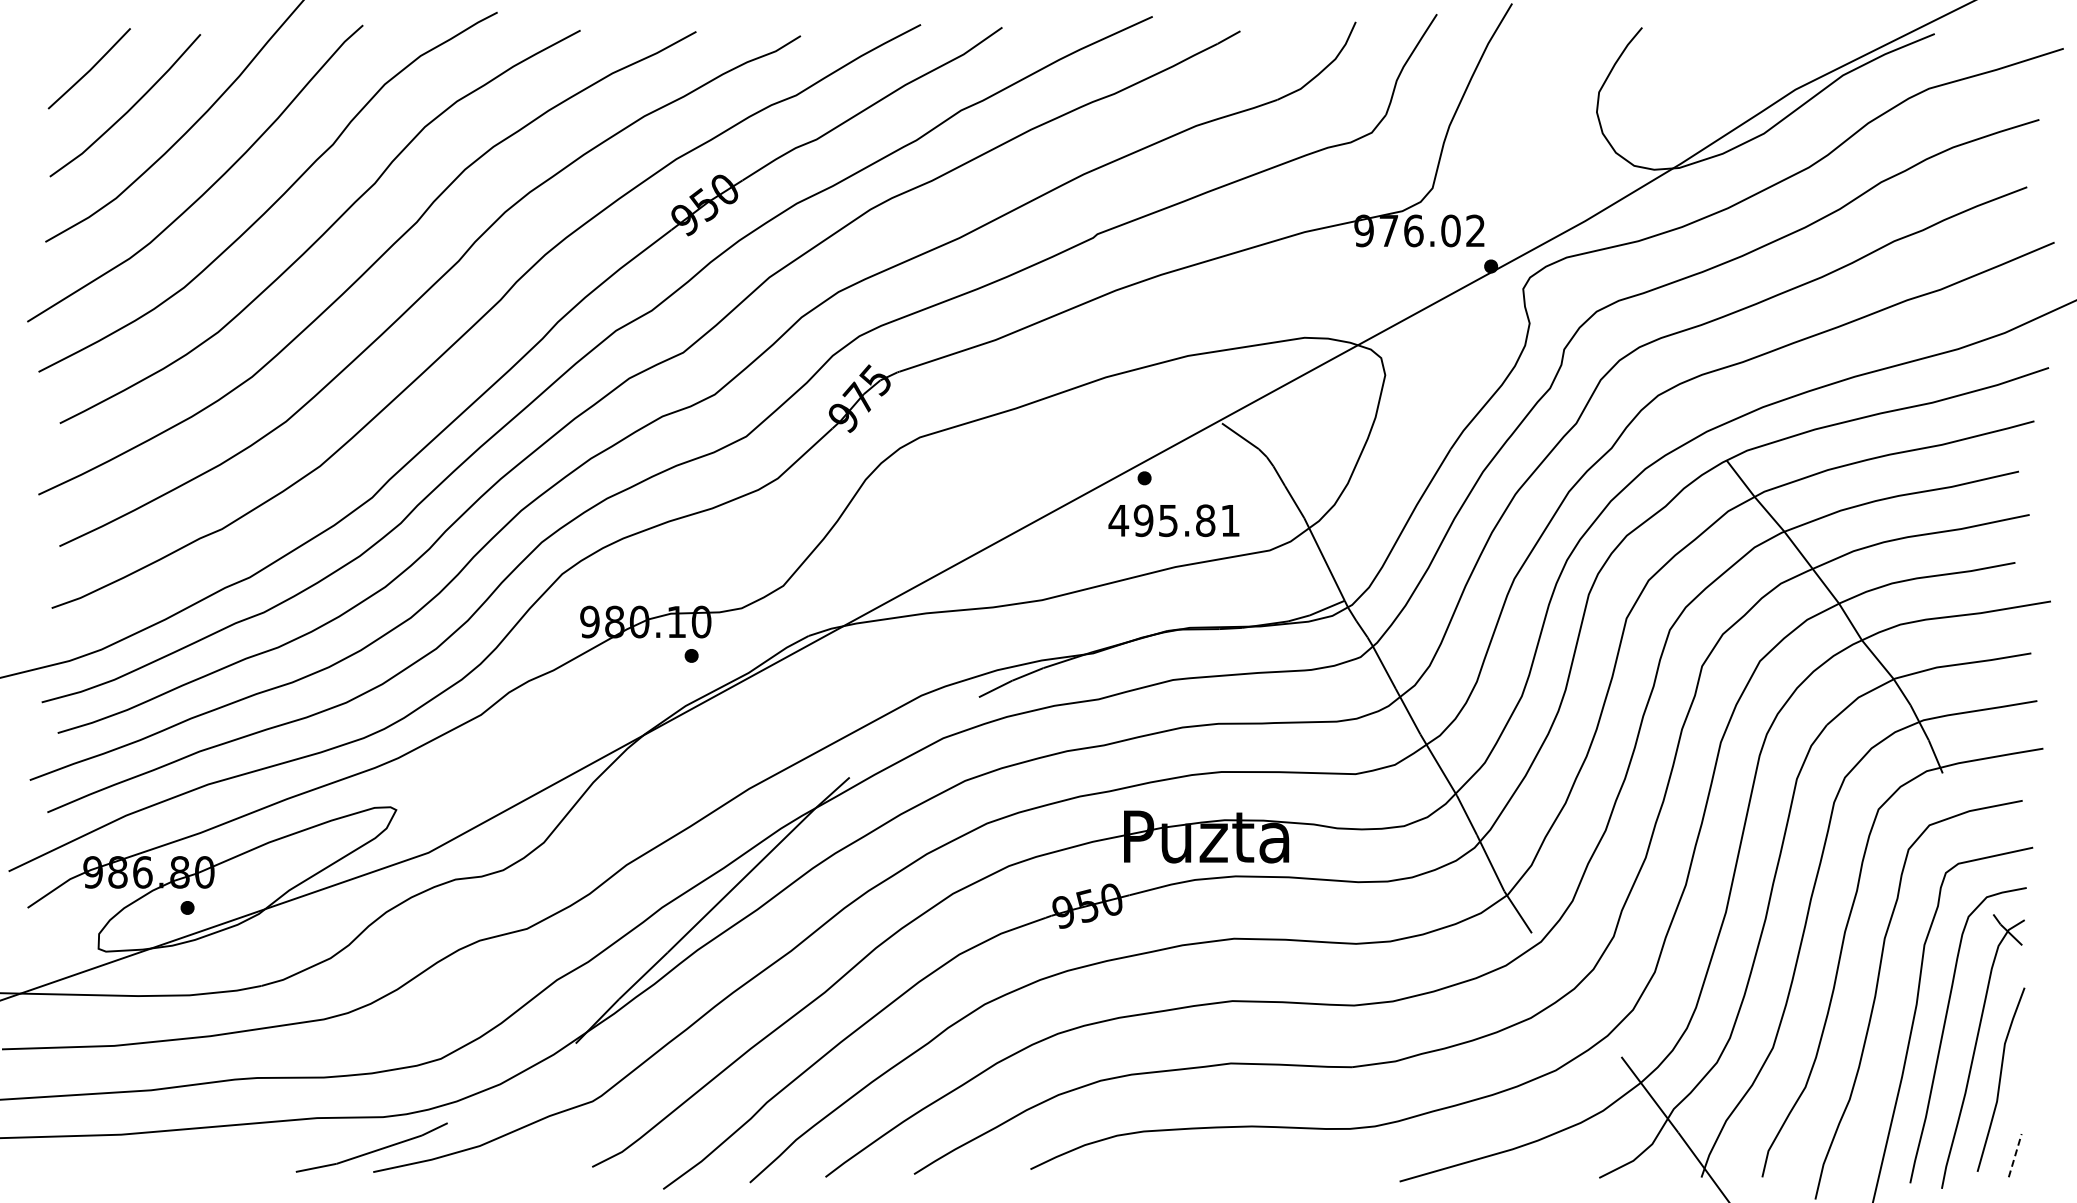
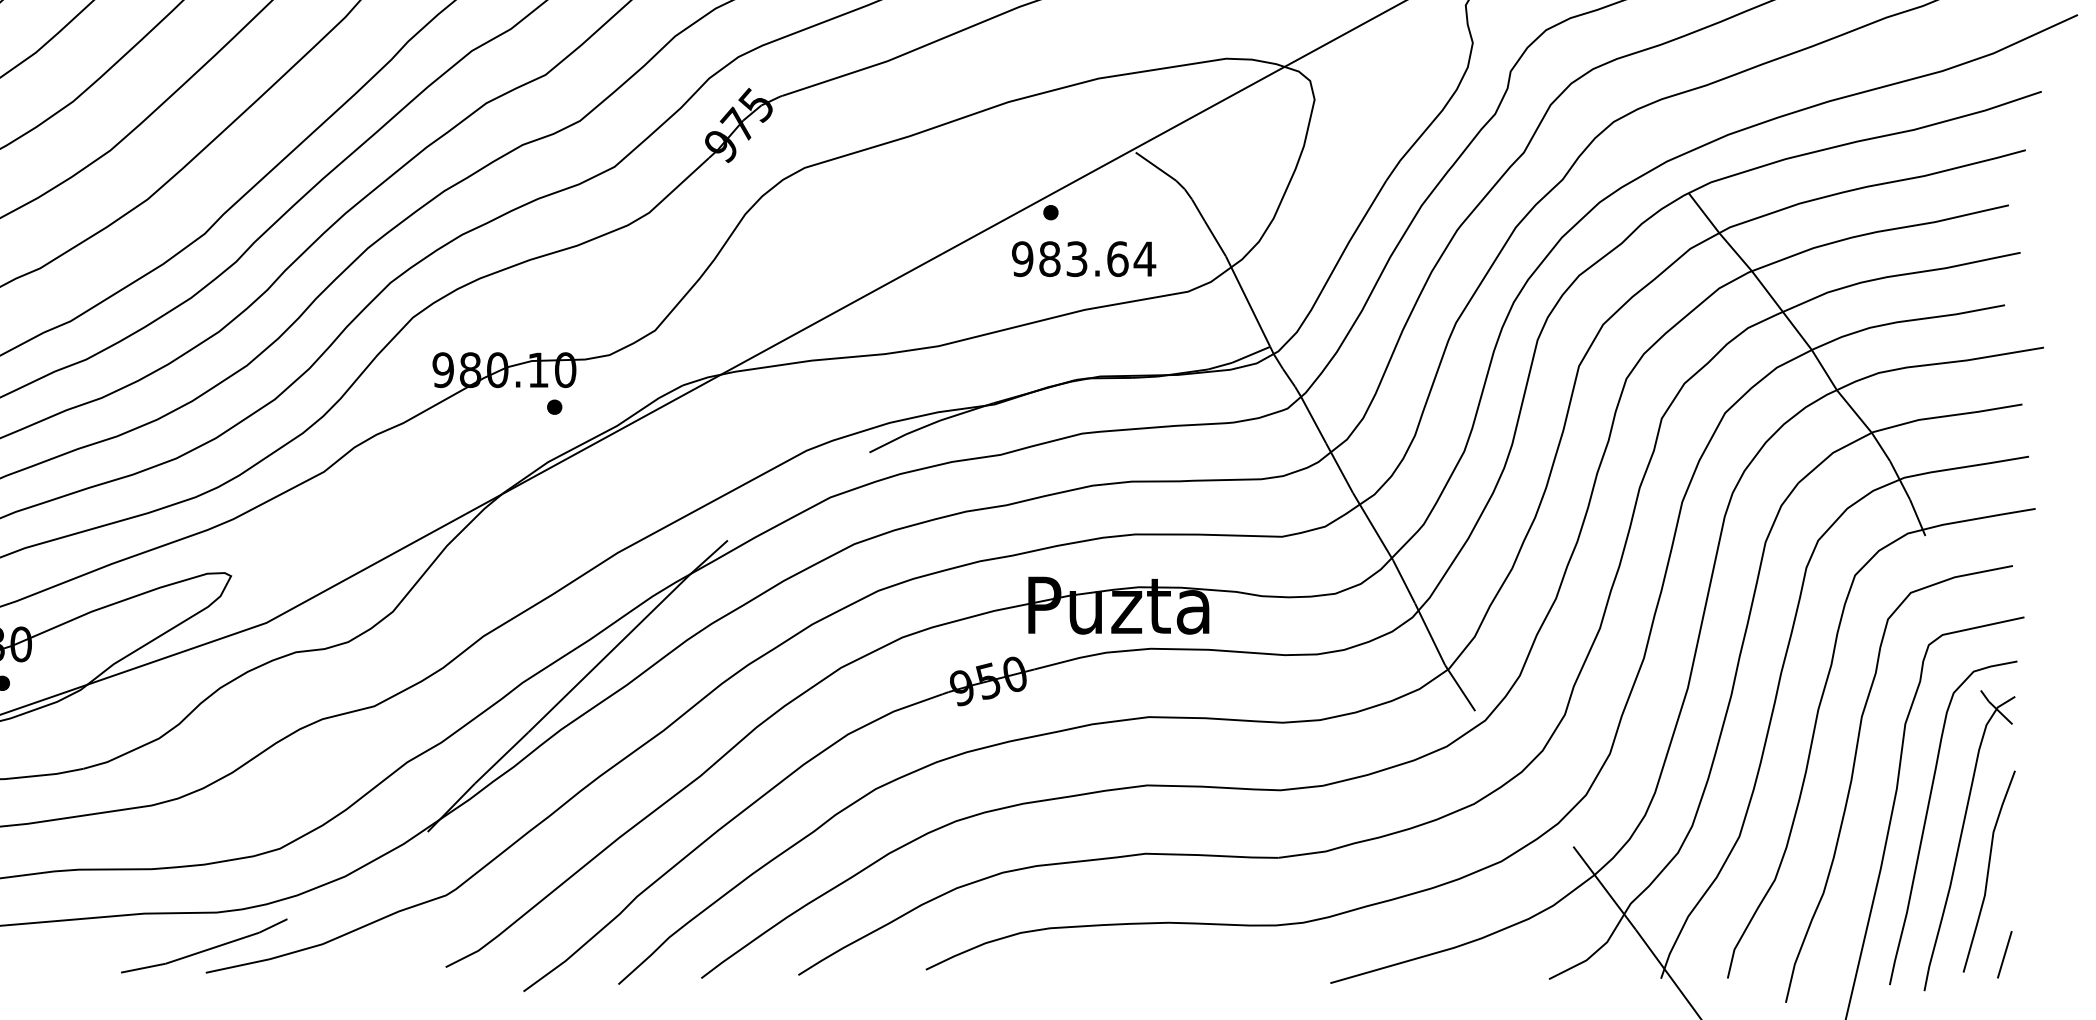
text: (1174, 520) -> (1083, 258), 495.81 -> 983.64
line: (2015, 1155) -> (2005, 954), dashed -> solid

